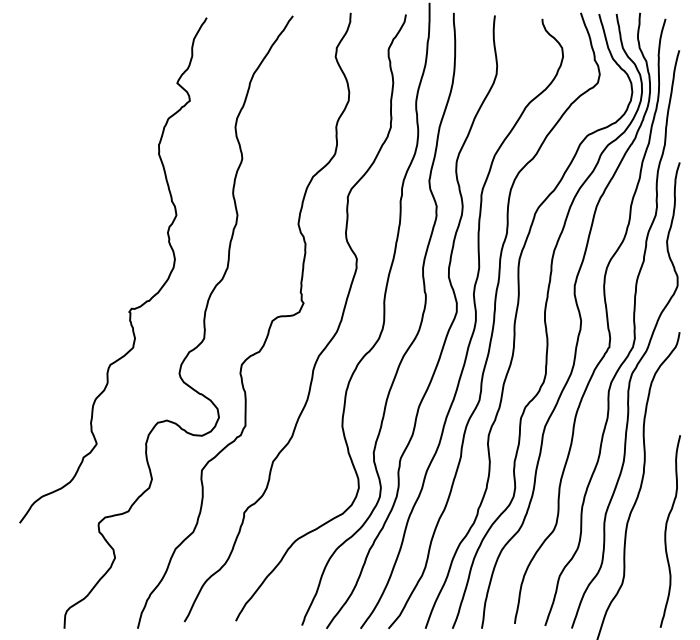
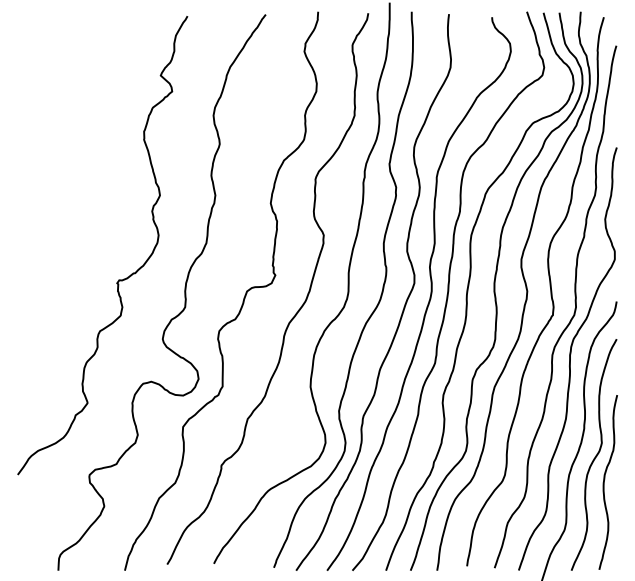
curve: (656, 501) -> (595, 455), added

